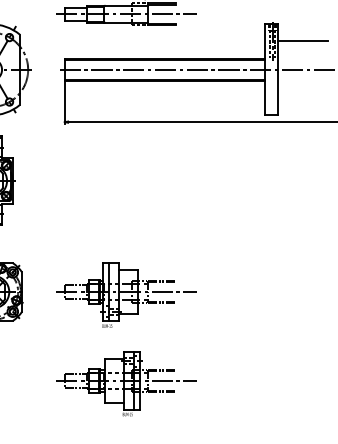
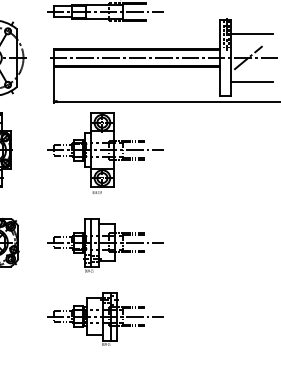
line: (298, 69) -> (248, 57), added
line: (303, 98) -> (252, 81), added
part: (126, 184) -> (105, 153), added

